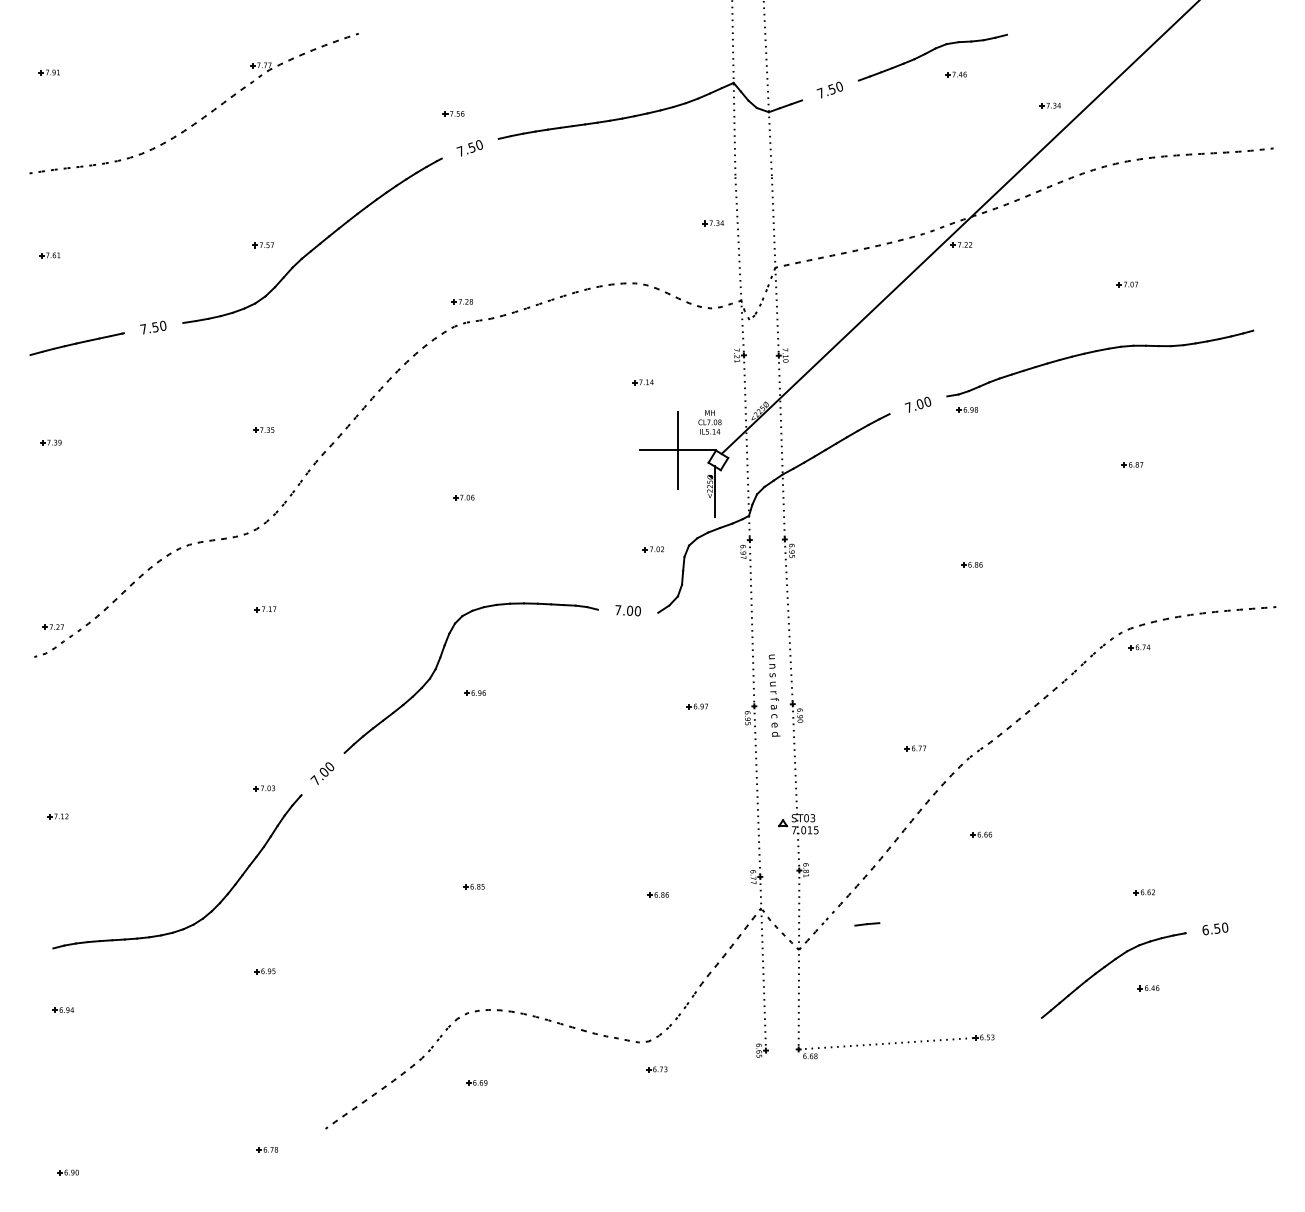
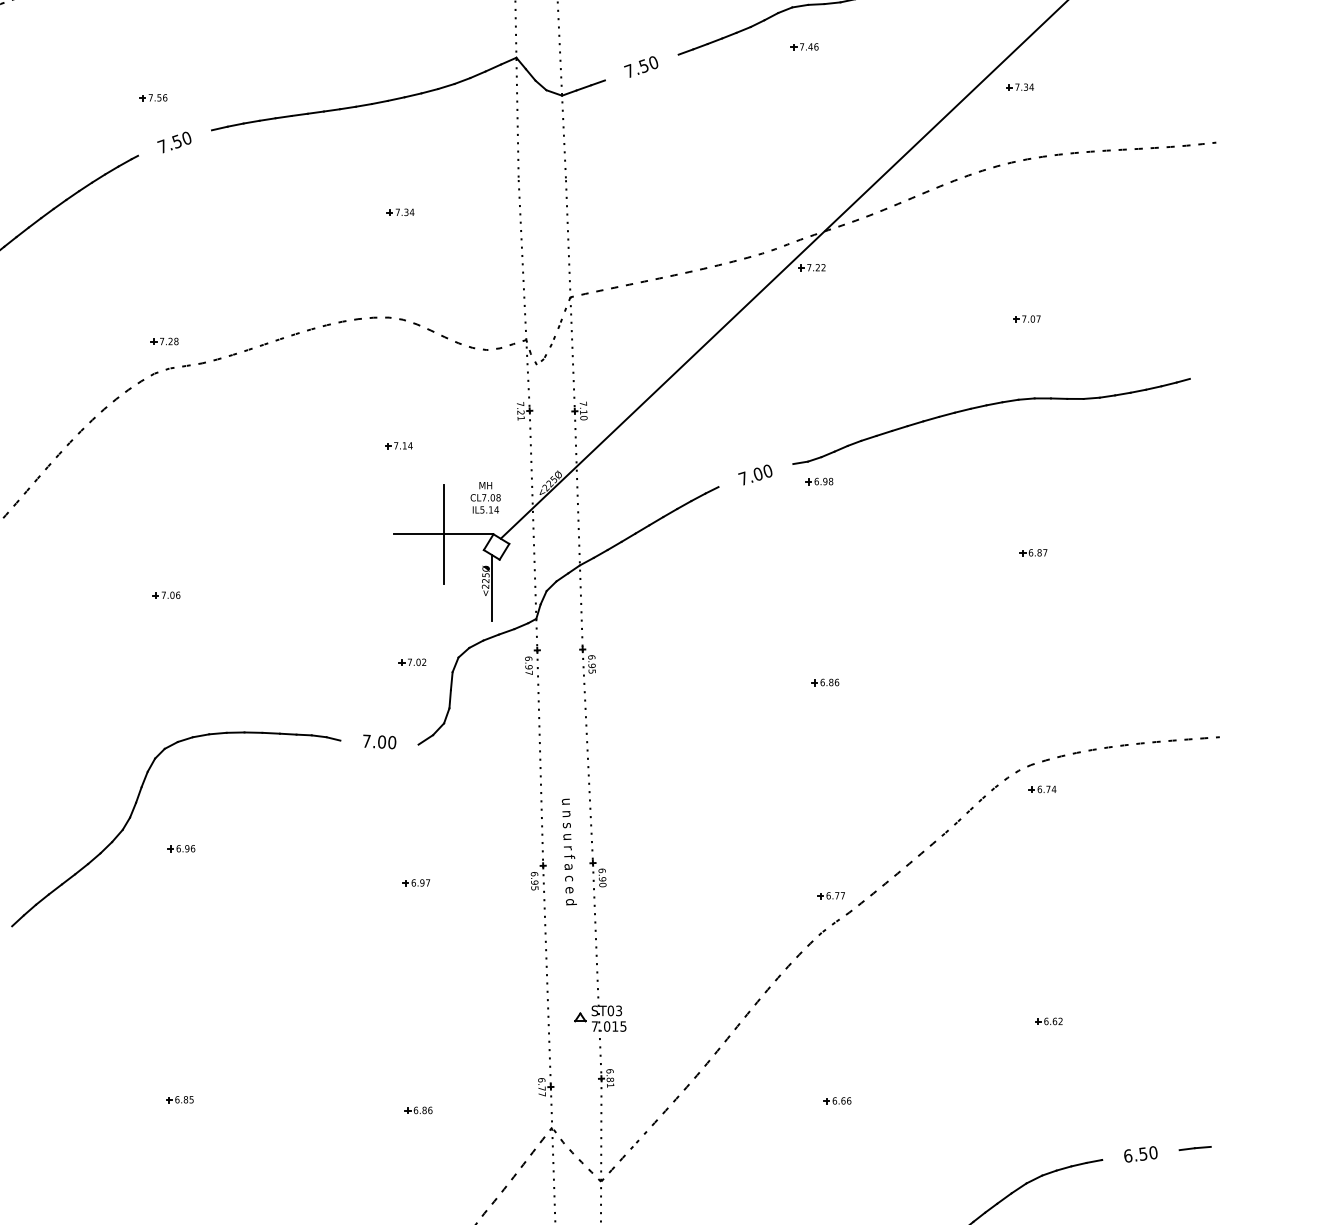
part: (1049, 105) -> (1019, 86), moved
part: (712, 223) -> (399, 212), moved
part: (696, 706) -> (415, 882), moved
part: (914, 748) -> (829, 895), moved
part: (981, 834) -> (837, 1100), moved
part: (1143, 892) -> (1047, 1021), moved
line: (867, 924) -> (1195, 1148), moved

